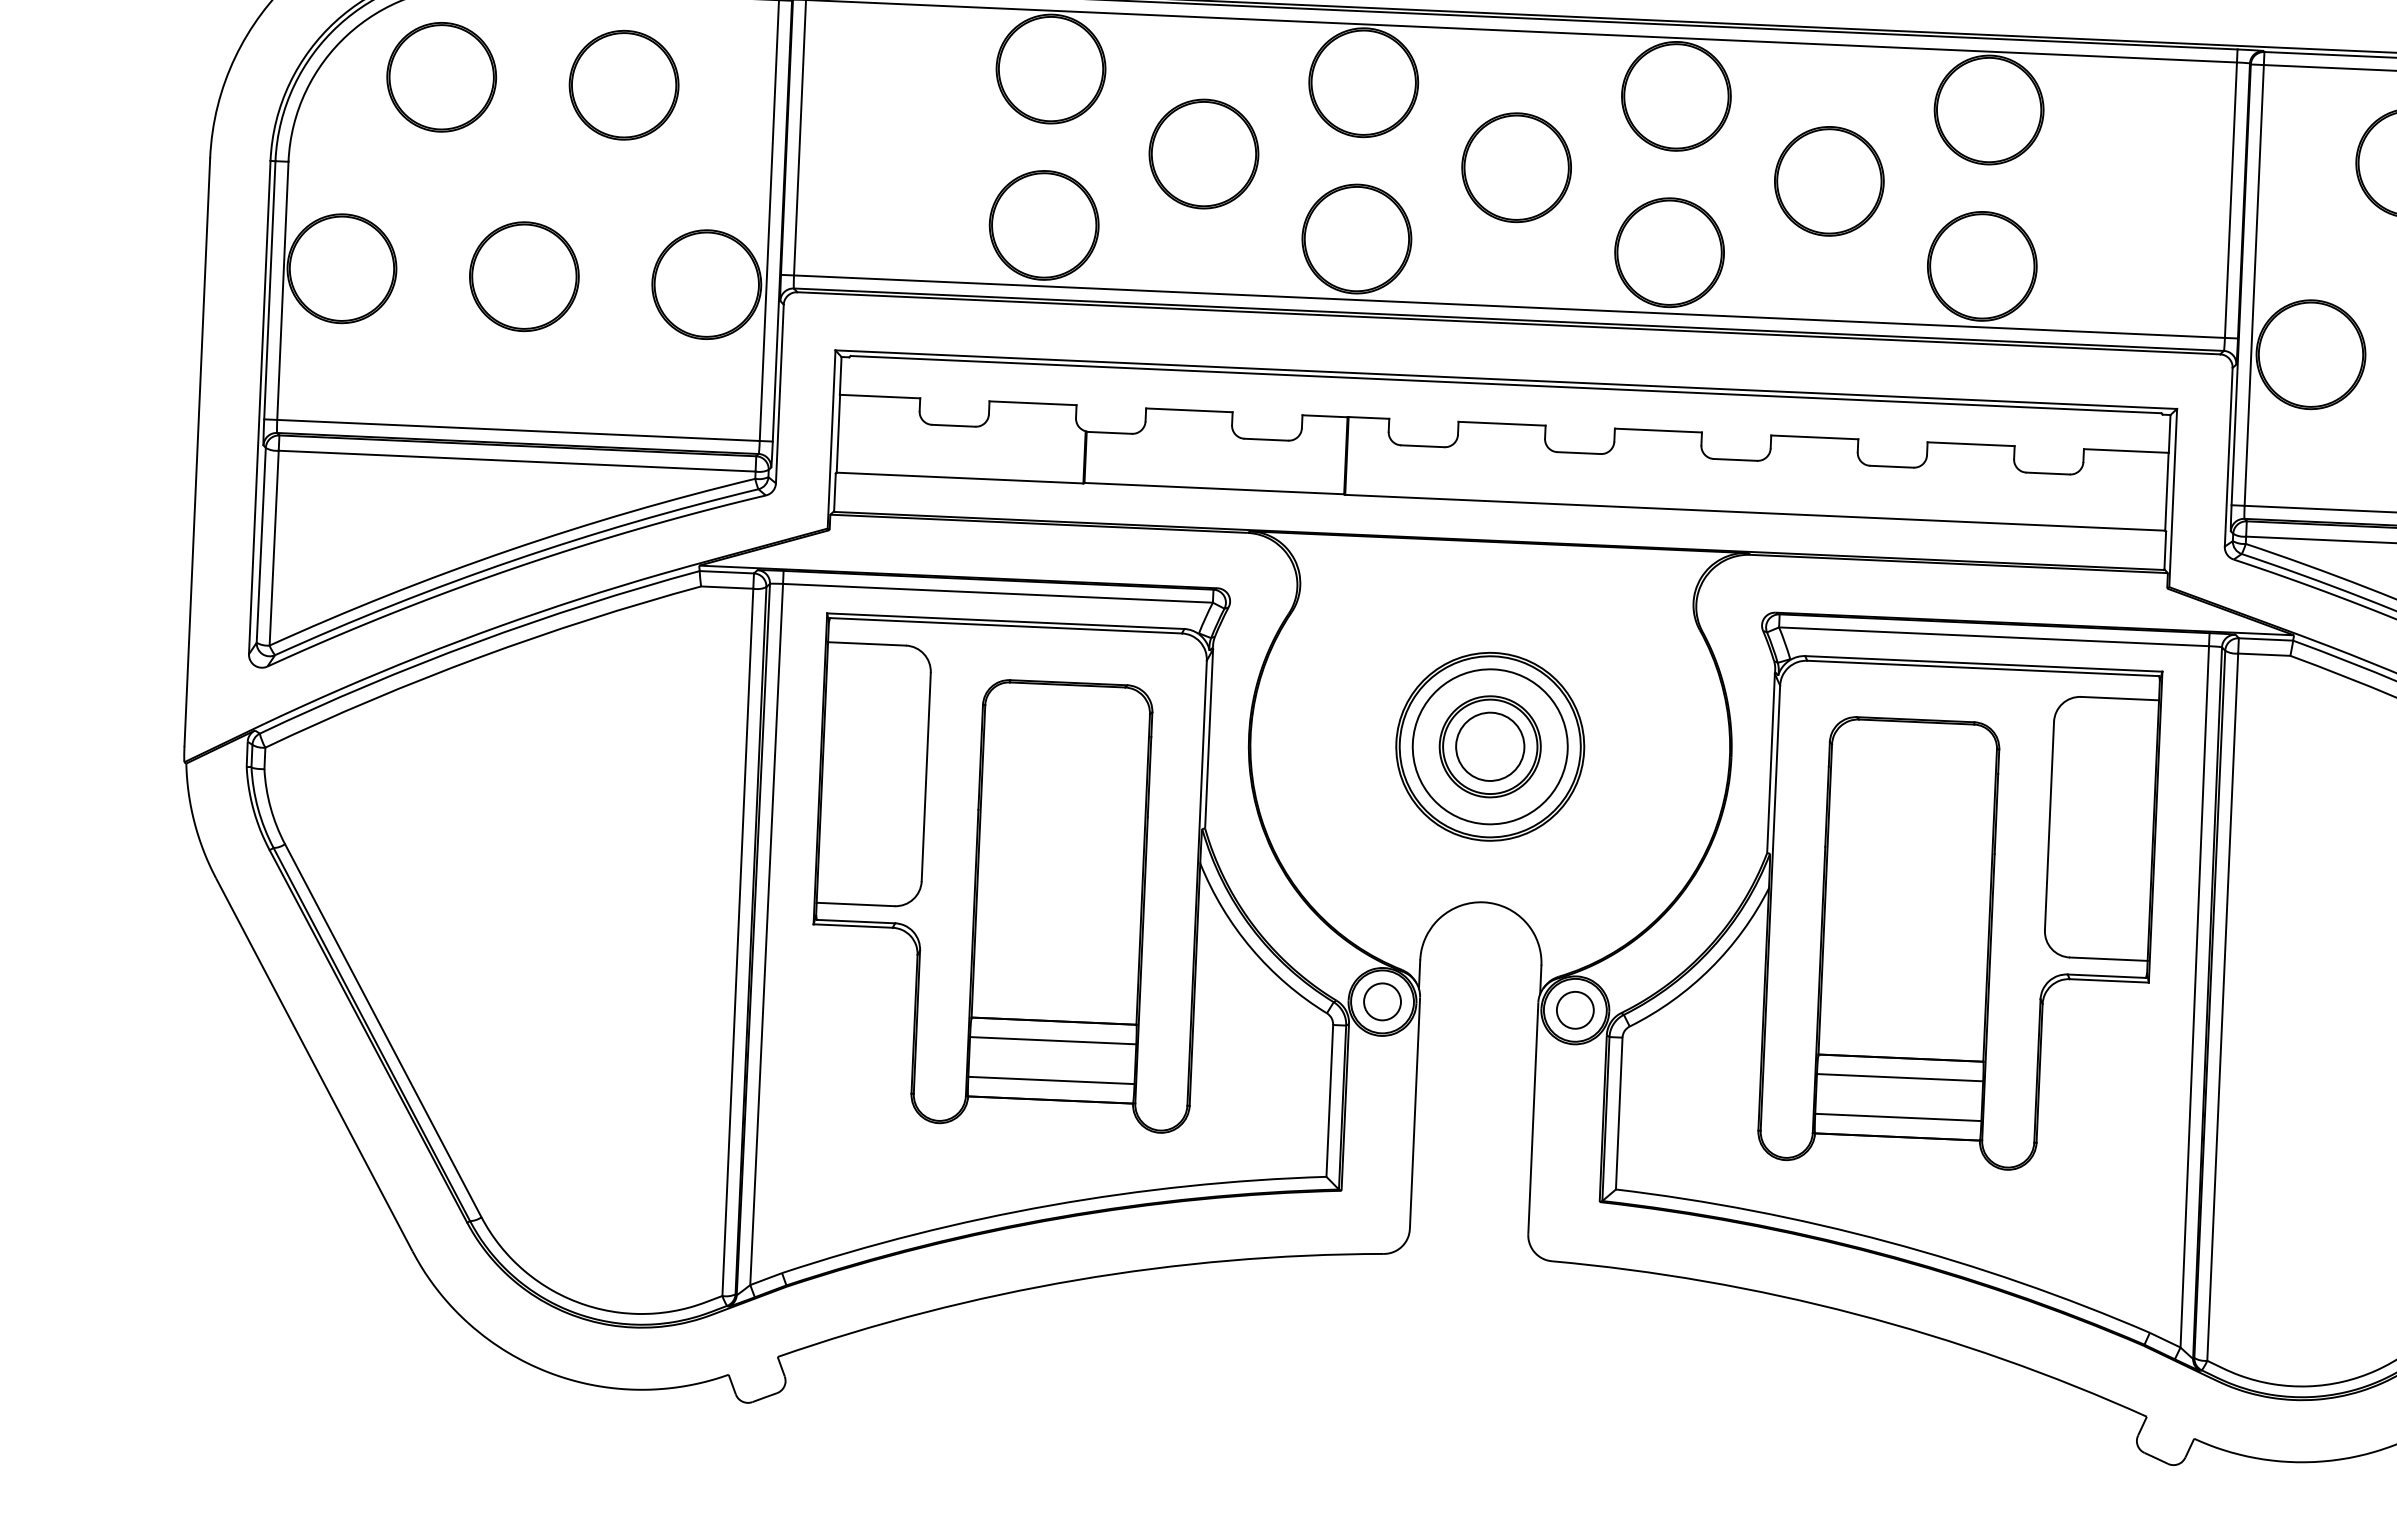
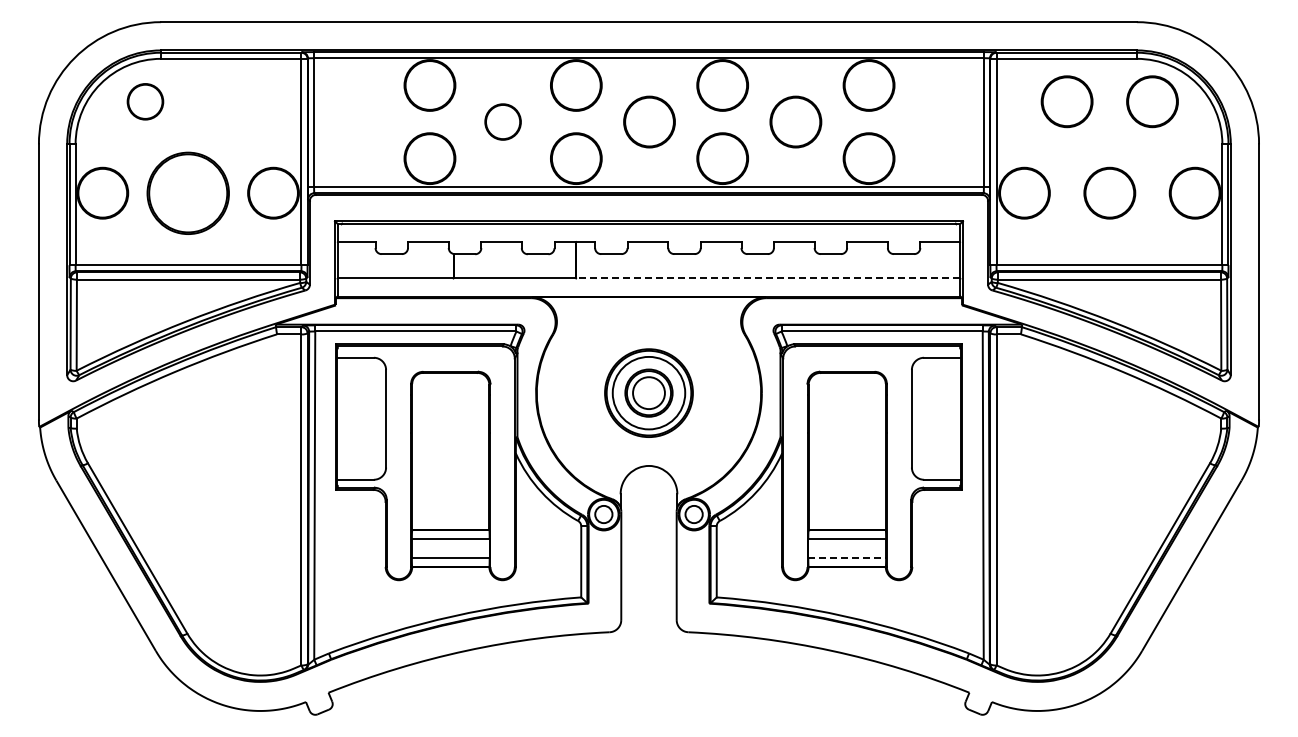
part: (441, 76) -> (145, 101), size x0.7
part: (623, 84) -> (230, 101), removed
part: (1202, 152) -> (502, 121), size x0.7
part: (523, 275) -> (187, 192), size x1.6
line: (1756, 513) -> (768, 278), solid -> dashed
line: (1899, 1116) -> (847, 557), solid -> dashed

